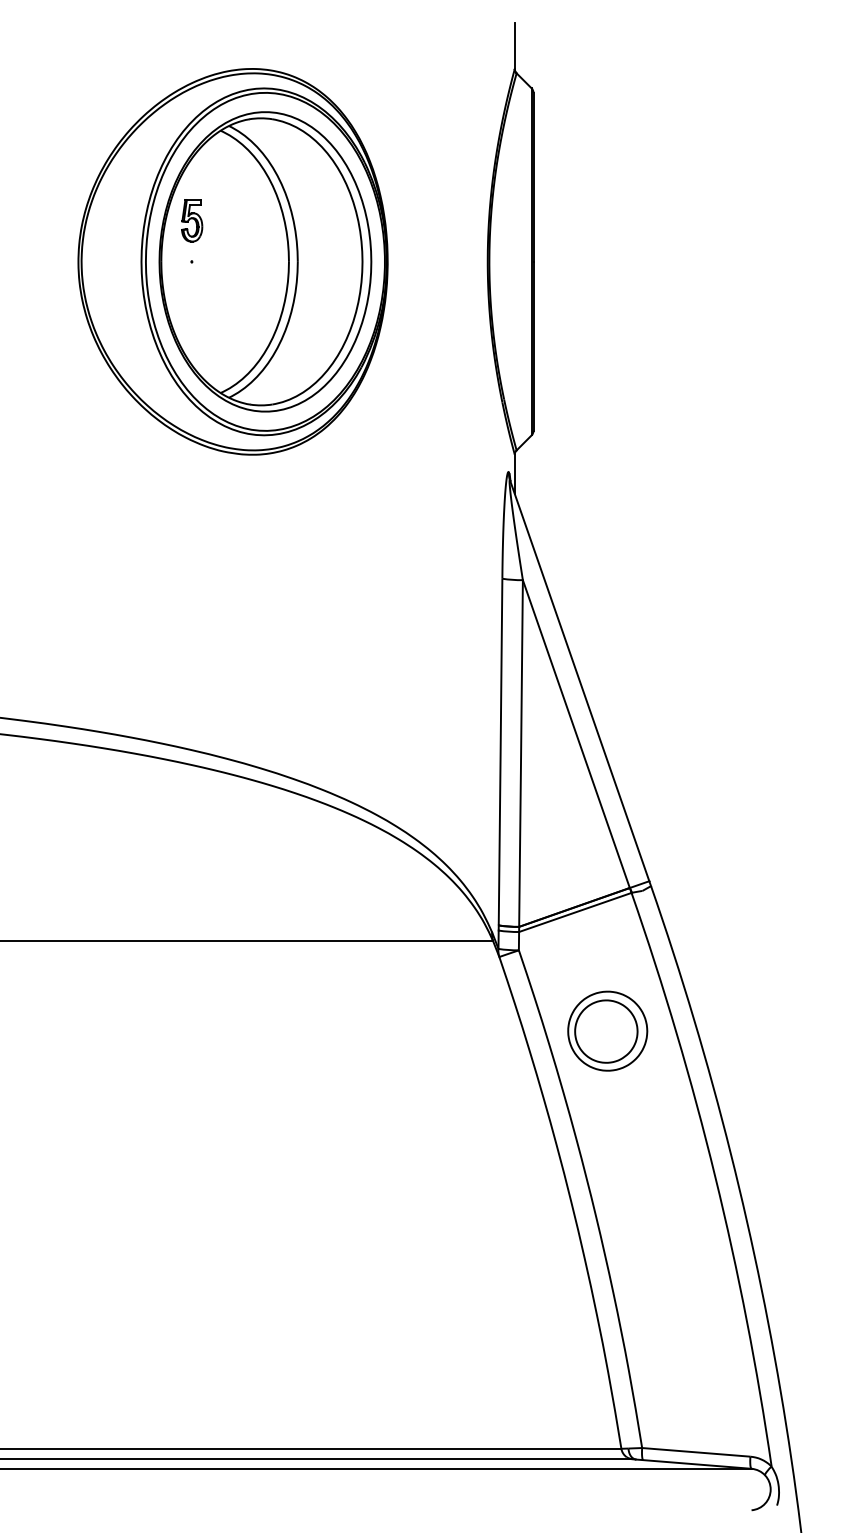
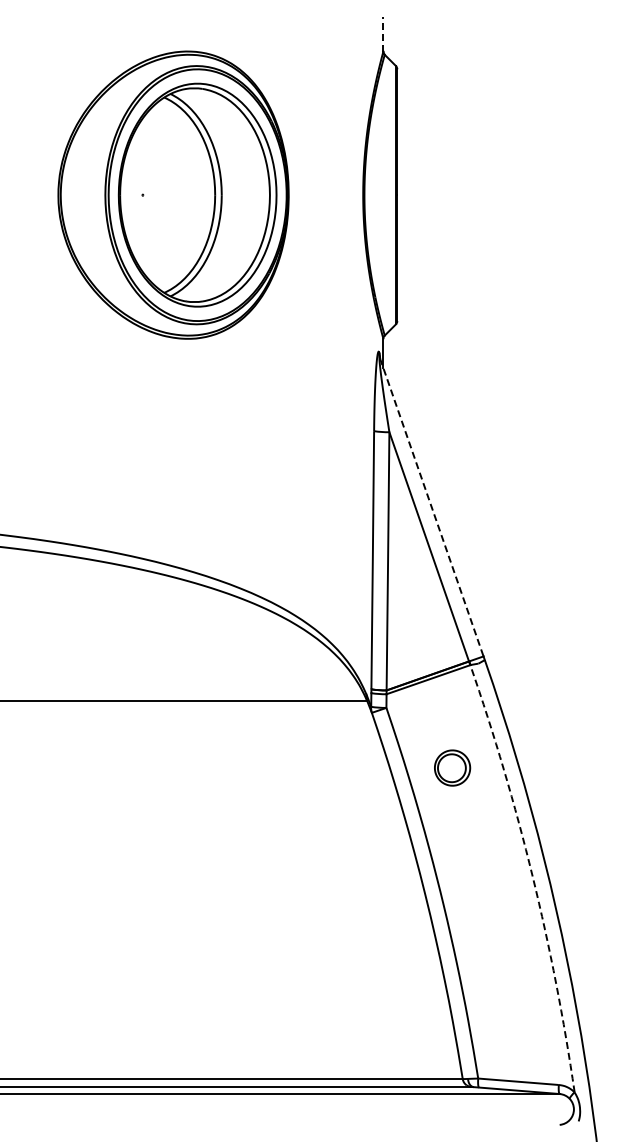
line: (514, 44) -> (383, 33), solid -> dashed
part: (191, 220) -> (142, 164), removed
line: (579, 681) -> (431, 507), solid -> dashed
part: (607, 1030) -> (452, 767), size x0.6
arc: (715, 1176) -> (532, 876), solid -> dashed

